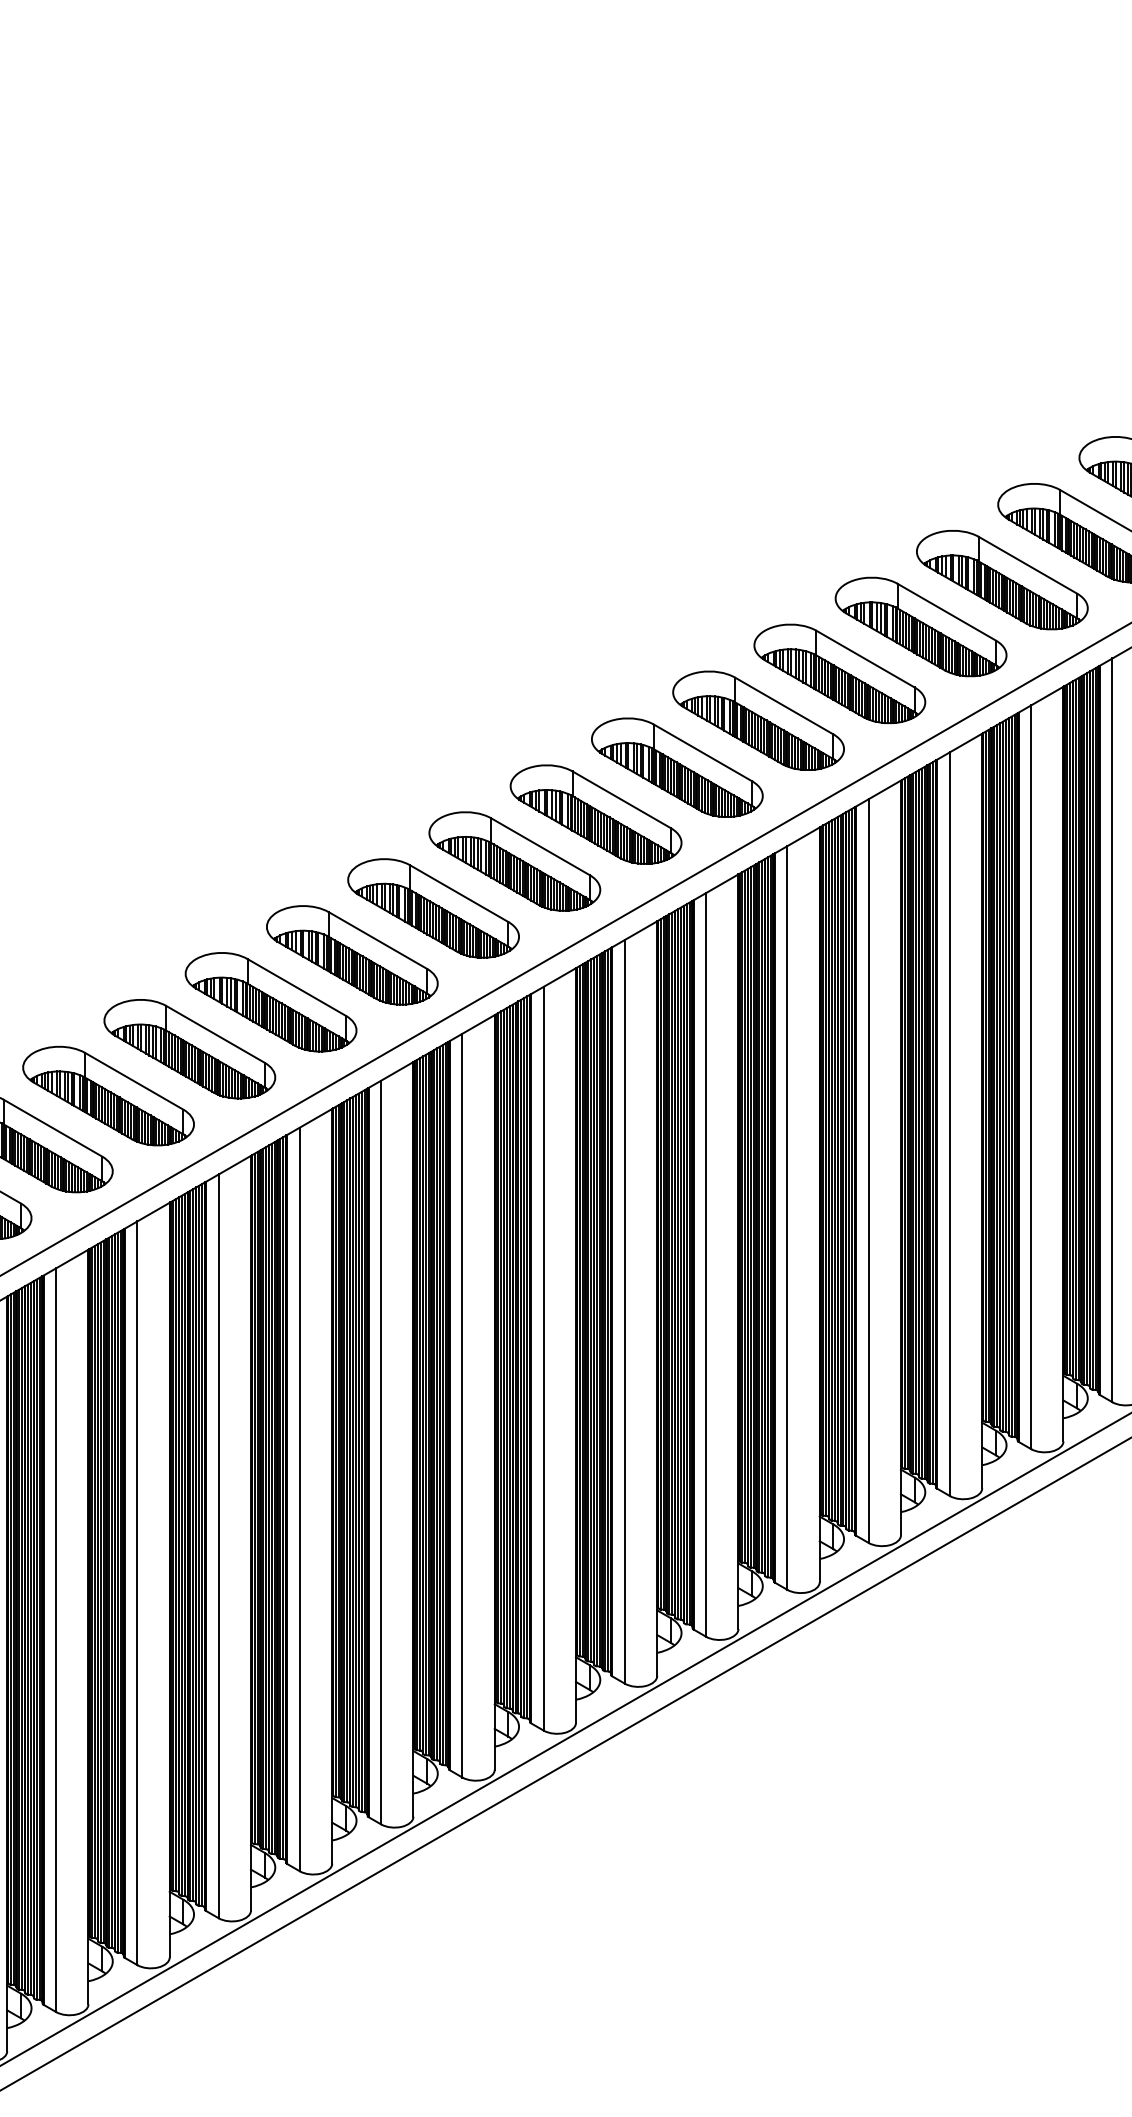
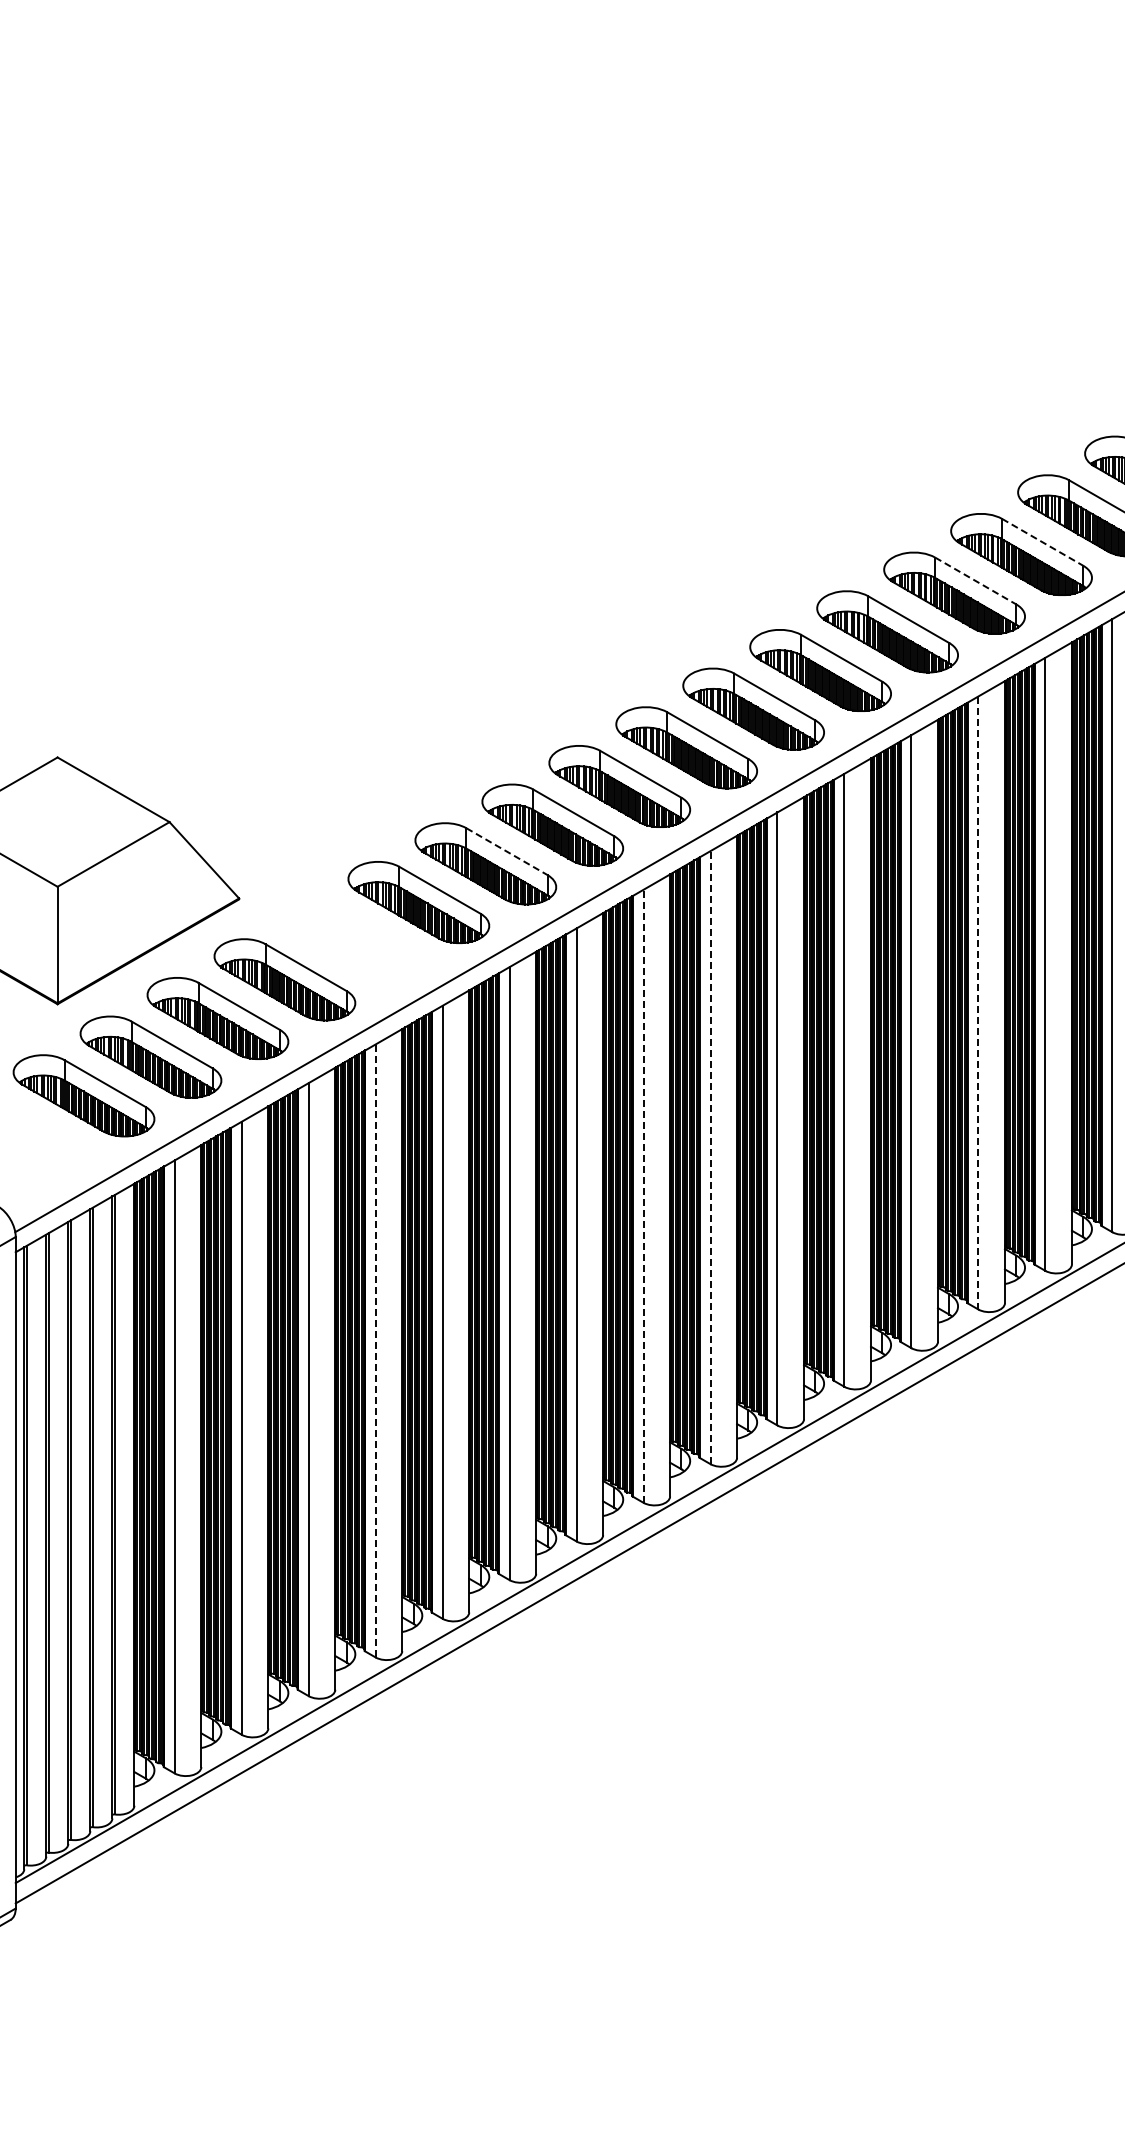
line: (946, 612) -> (1042, 542), solid -> dashed
line: (865, 659) -> (975, 581), solid -> dashed
line: (296, 987) -> (506, 851), solid -> dashed
part: (108, 1095) -> (351, 940), removed
line: (868, 1170) -> (978, 1002), solid -> dashed
line: (543, 1358) -> (710, 1157), solid -> dashed
line: (462, 1405) -> (643, 1196), solid -> dashed
line: (137, 1592) -> (375, 1350), solid -> dashed

